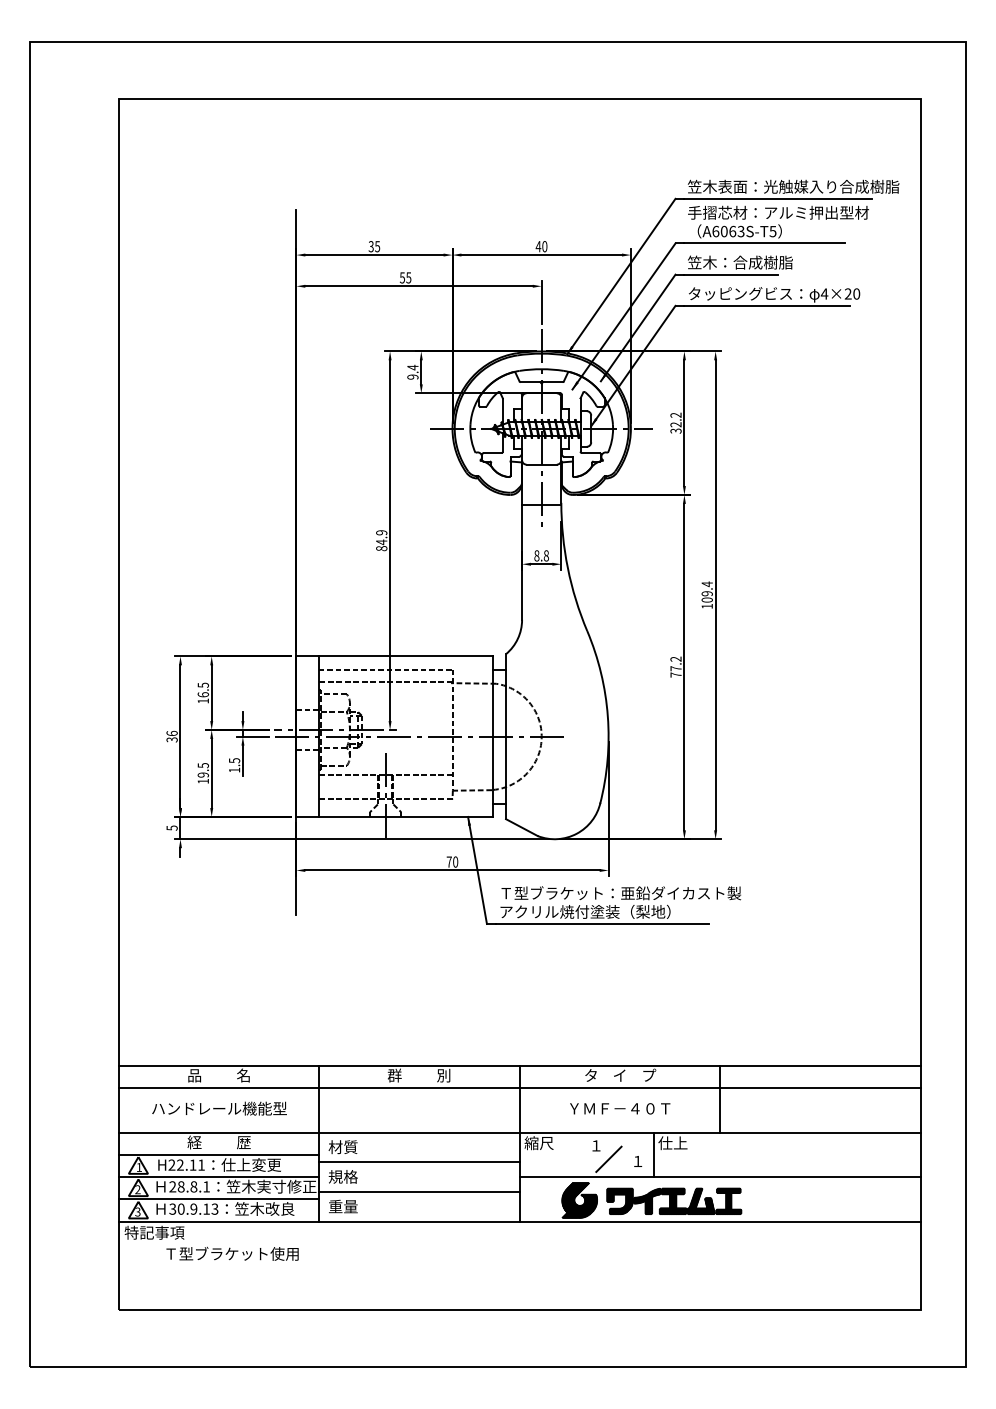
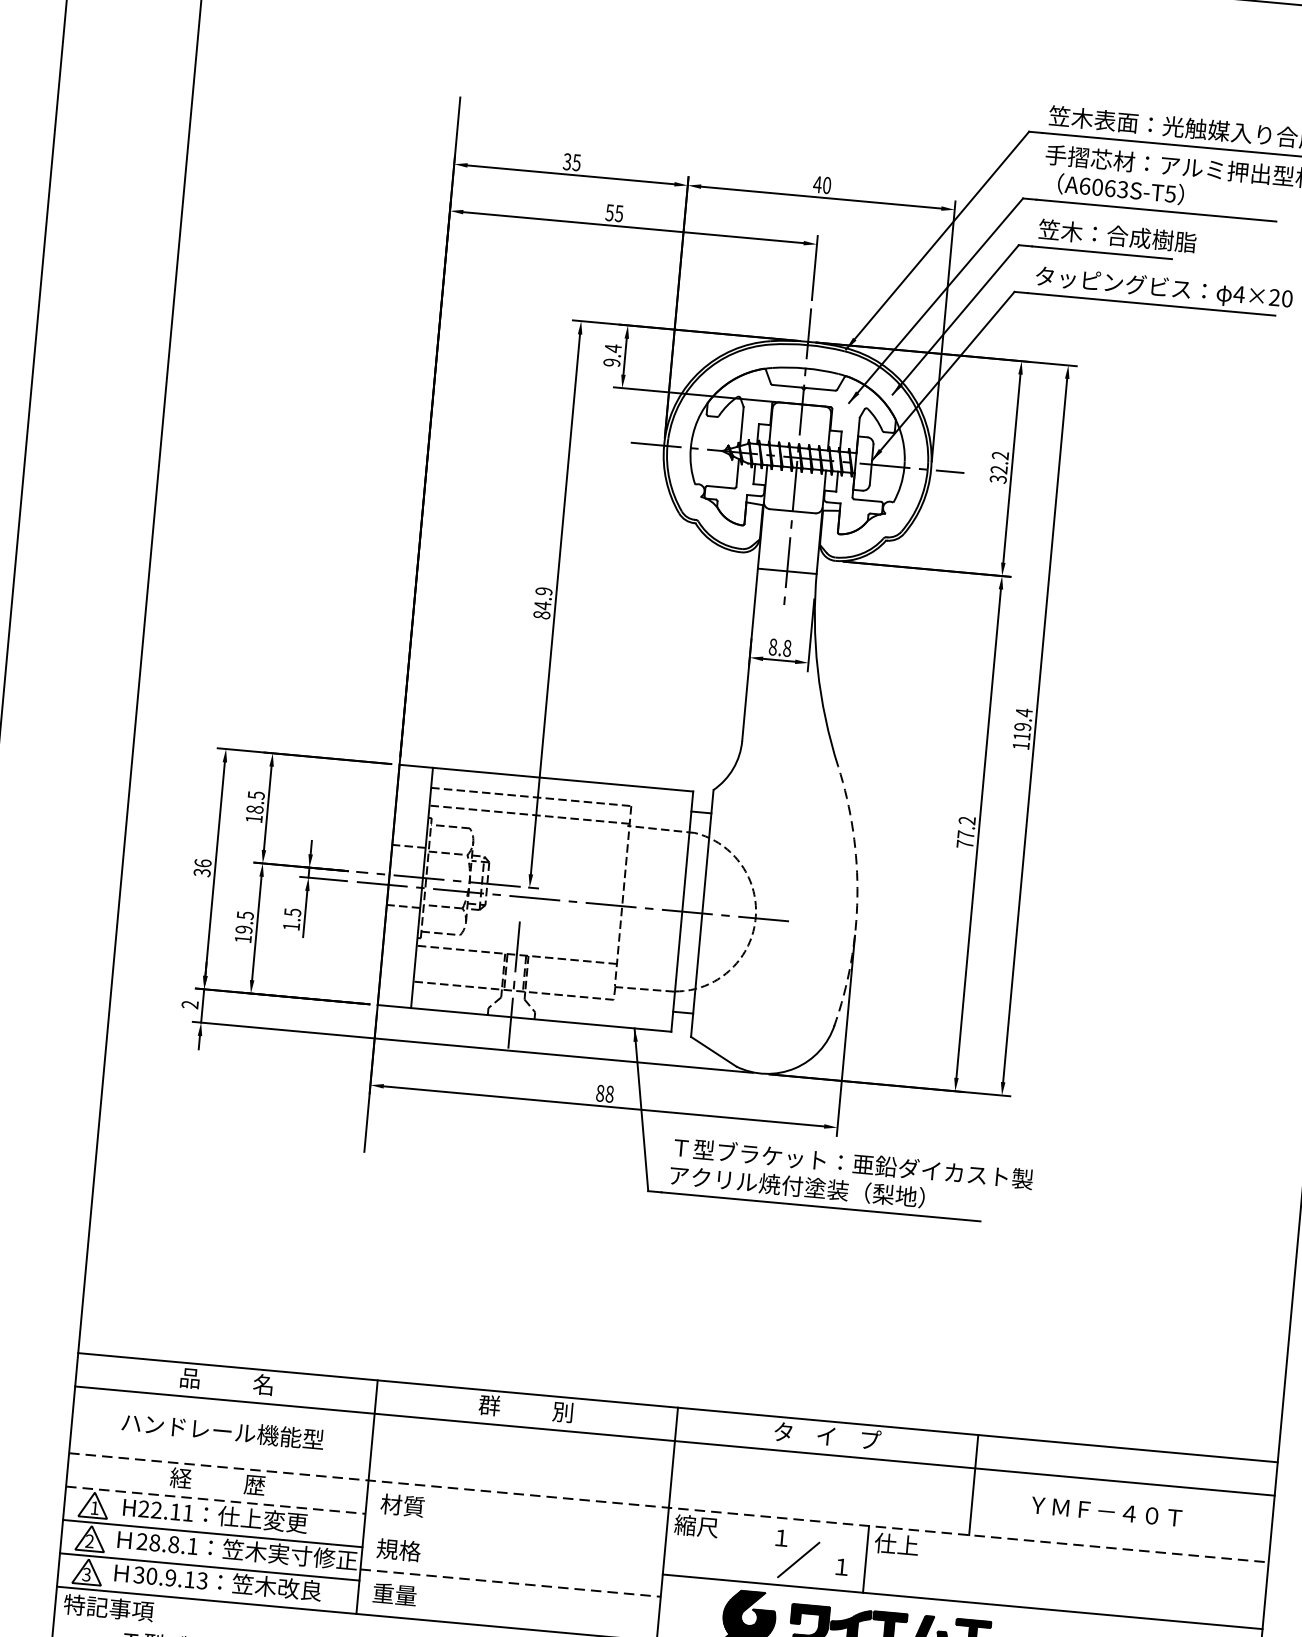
text: (706, 599) -> (1020, 735), 109.4 -> 119.4
text: (202, 694) -> (253, 809), 16.5 -> 18.5
arc: (607, 716) -> (856, 897), solid -> dashed
text: (171, 827) -> (189, 1003), 5 -> 2
text: (452, 861) -> (605, 1092), 70 -> 88
text: (620, 1108) -> (1107, 1511), moved
line: (519, 1132) -> (668, 1507), solid -> dashed
line: (219, 1154) -> (216, 1499), solid -> dashed
line: (419, 1162) -> (514, 1538), removed
line: (419, 1192) -> (510, 1583), solid -> dashed

